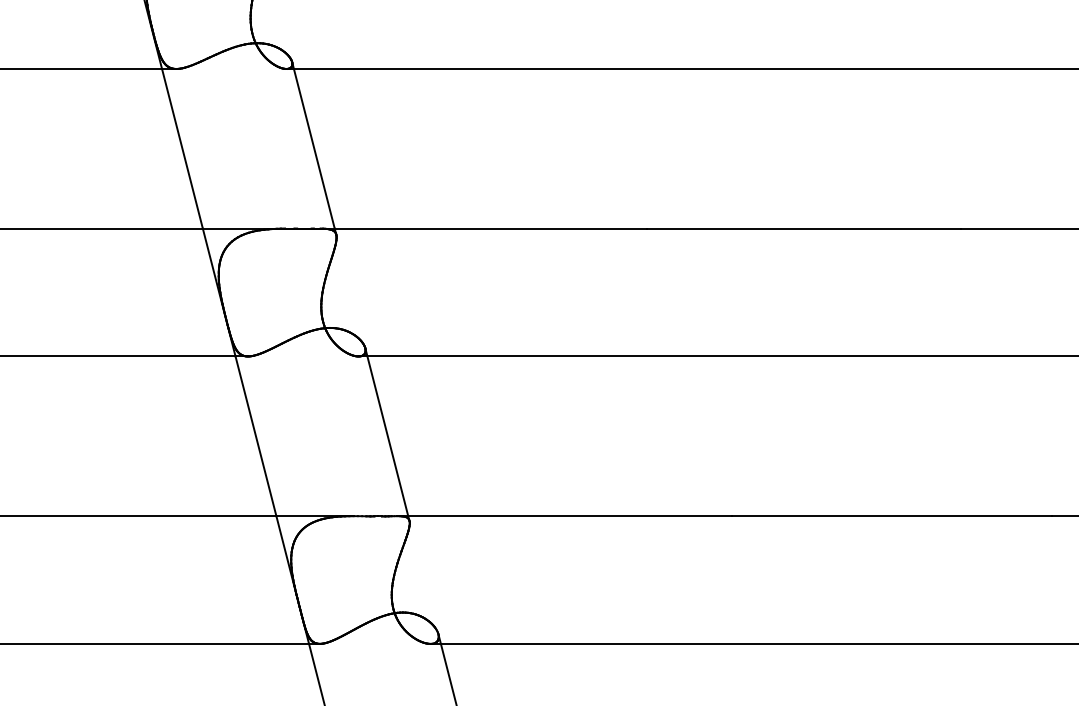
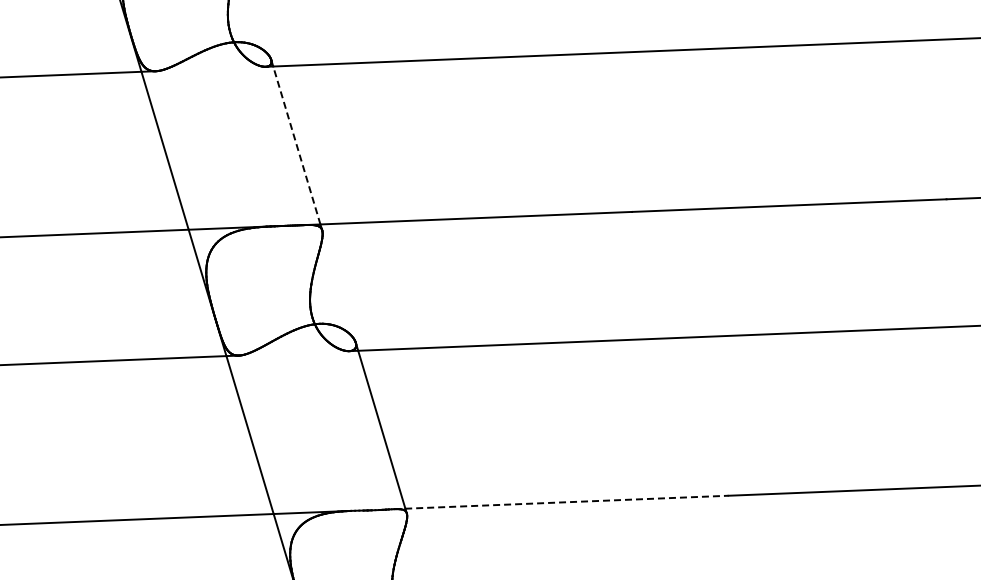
line: (313, 145) -> (295, 142), solid -> dashed
line: (564, 516) -> (561, 502), solid -> dashed

